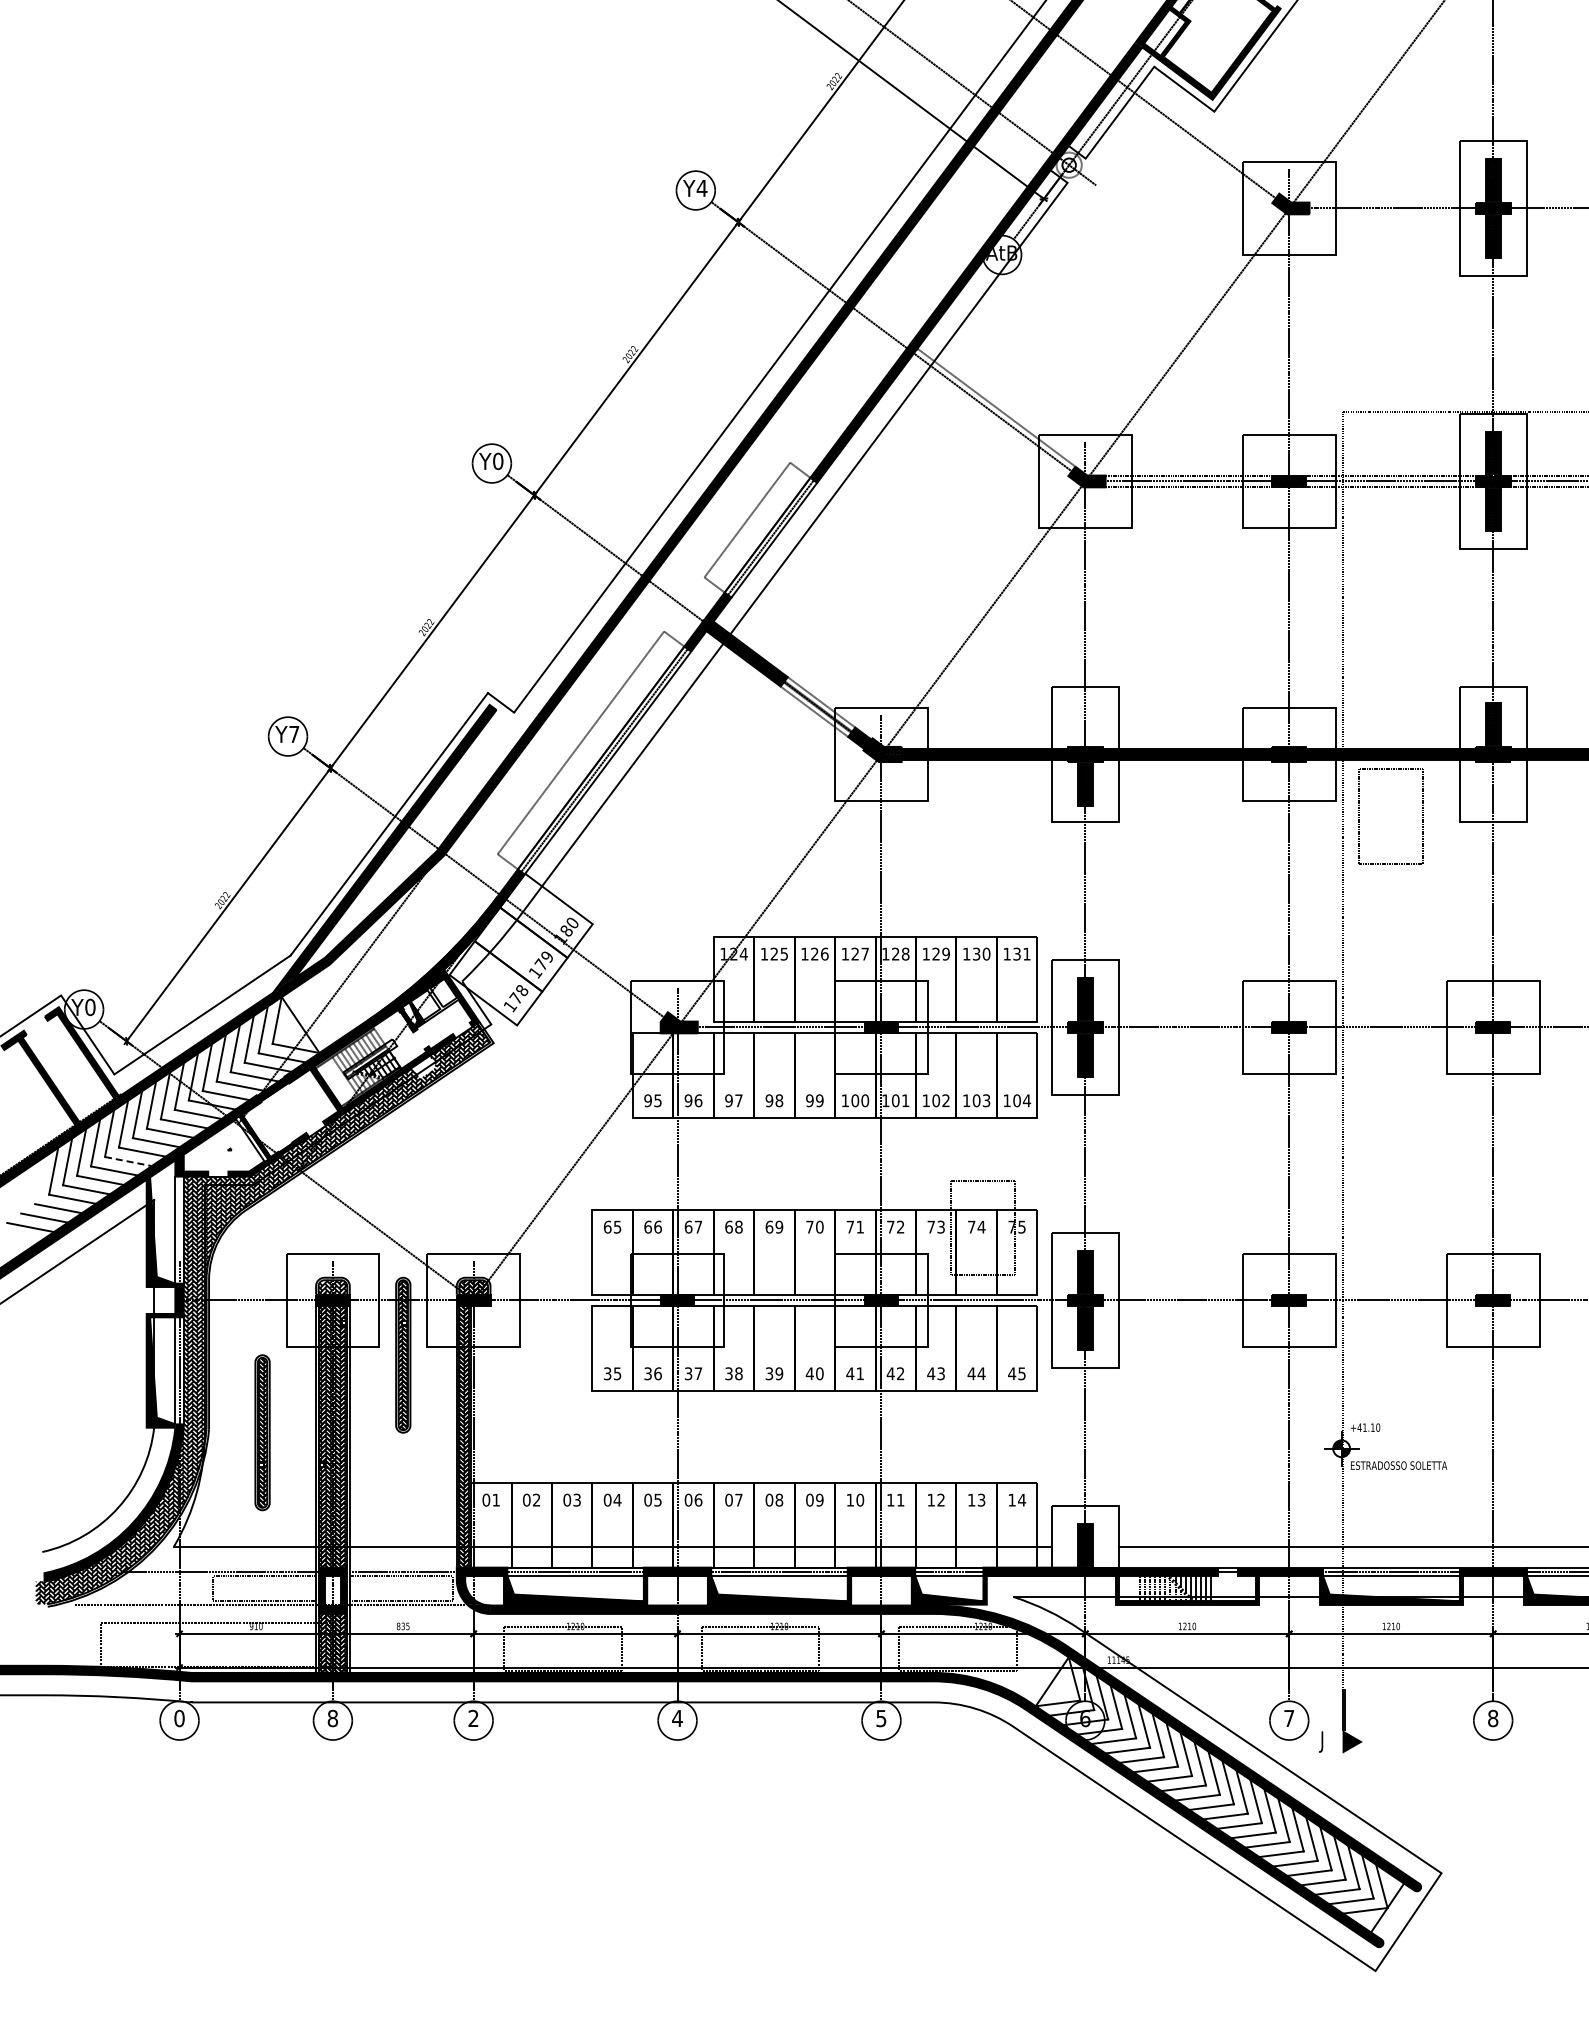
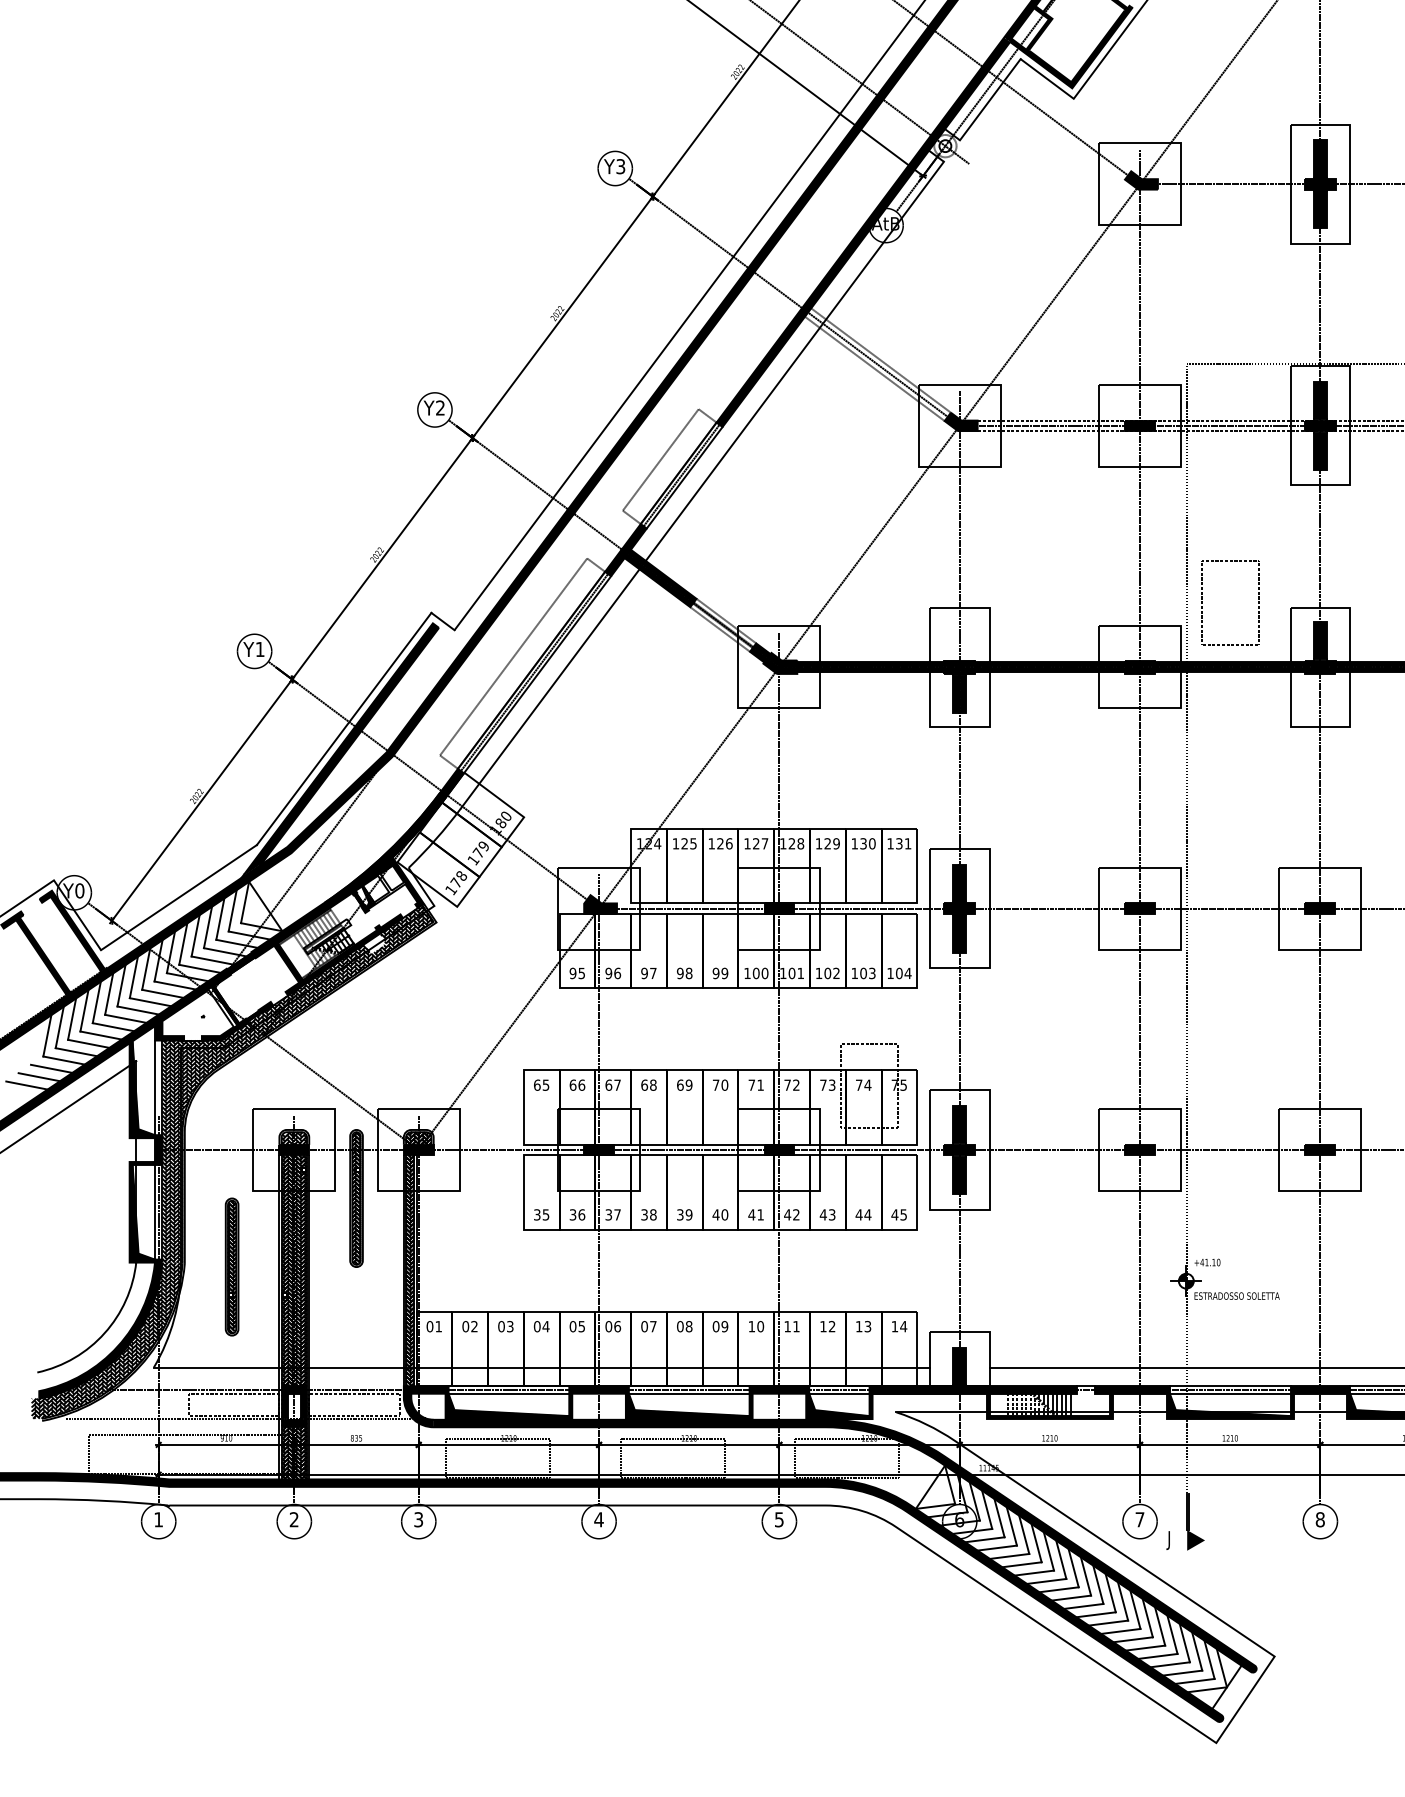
text: (701, 188) -> (620, 166), Y4 -> Y3
line: (989, 417) -> (874, 369), added
text: (498, 461) -> (440, 408), Y0 -> Y2
text: (294, 734) -> (260, 649), Y7 -> Y1
part: (1359, 815) -> (1202, 601), moved
line: (128, 1161) -> (113, 1027), dashed -> solid
text: (179, 1718) -> (158, 1519), 0 -> 1
text: (332, 1718) -> (293, 1519), 8 -> 2
text: (473, 1718) -> (418, 1519), 2 -> 3

